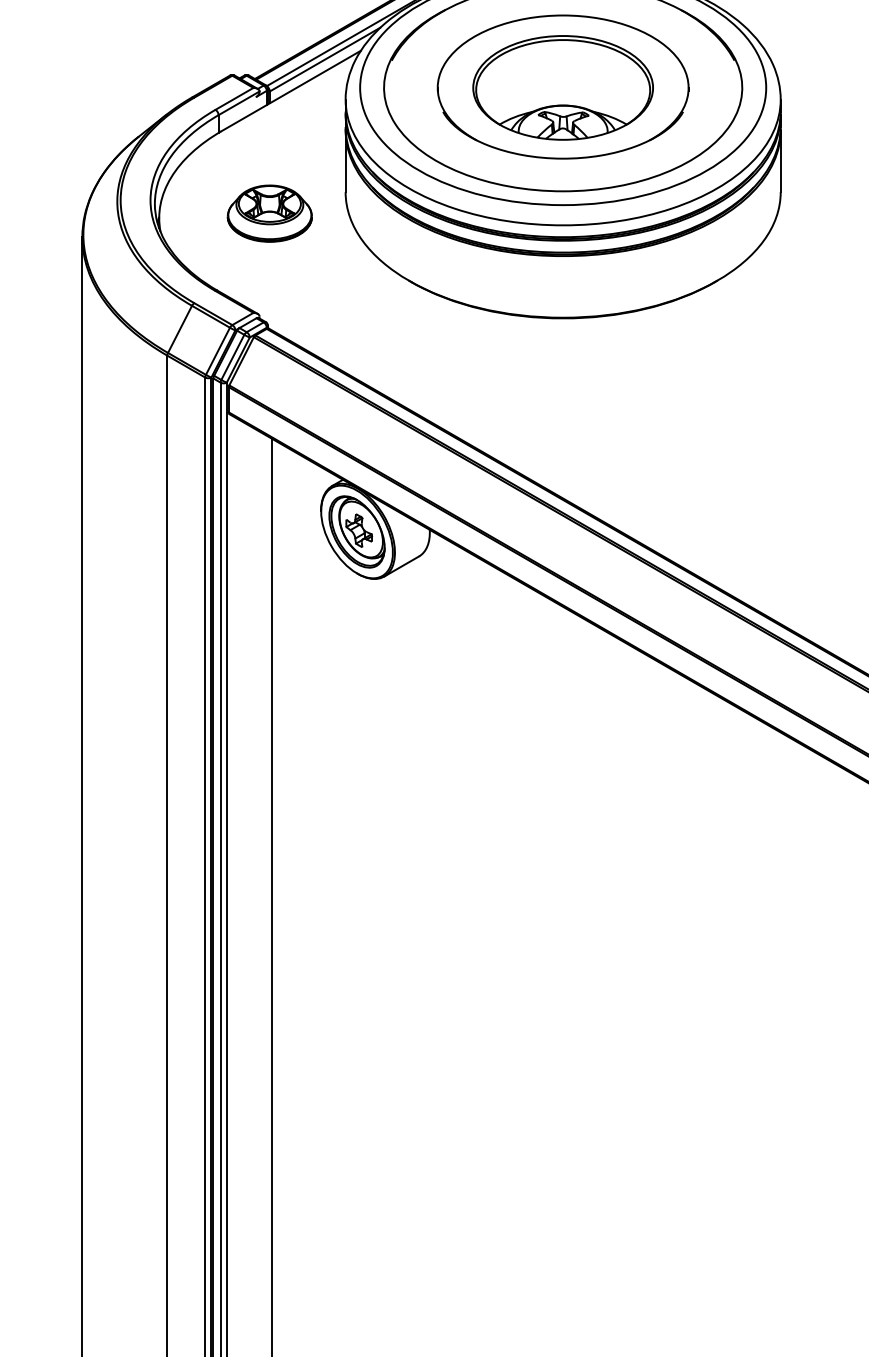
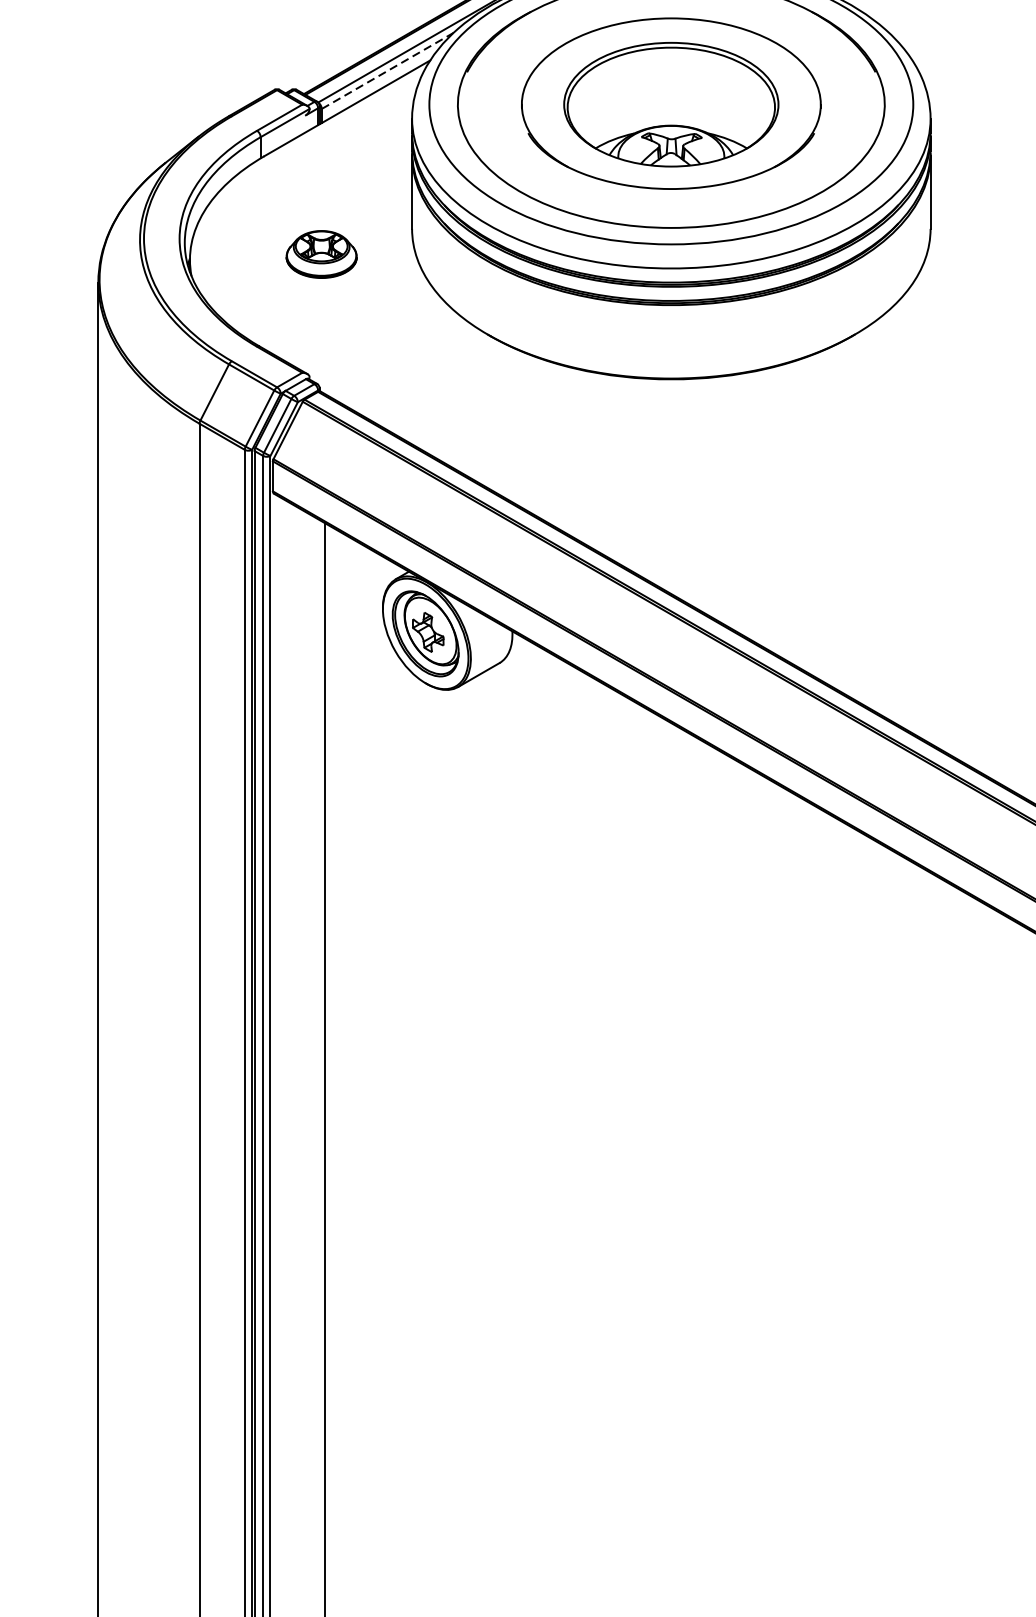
line: (325, 59) -> (388, 70), solid -> dashed
part: (269, 213) -> (321, 254), size x0.7

